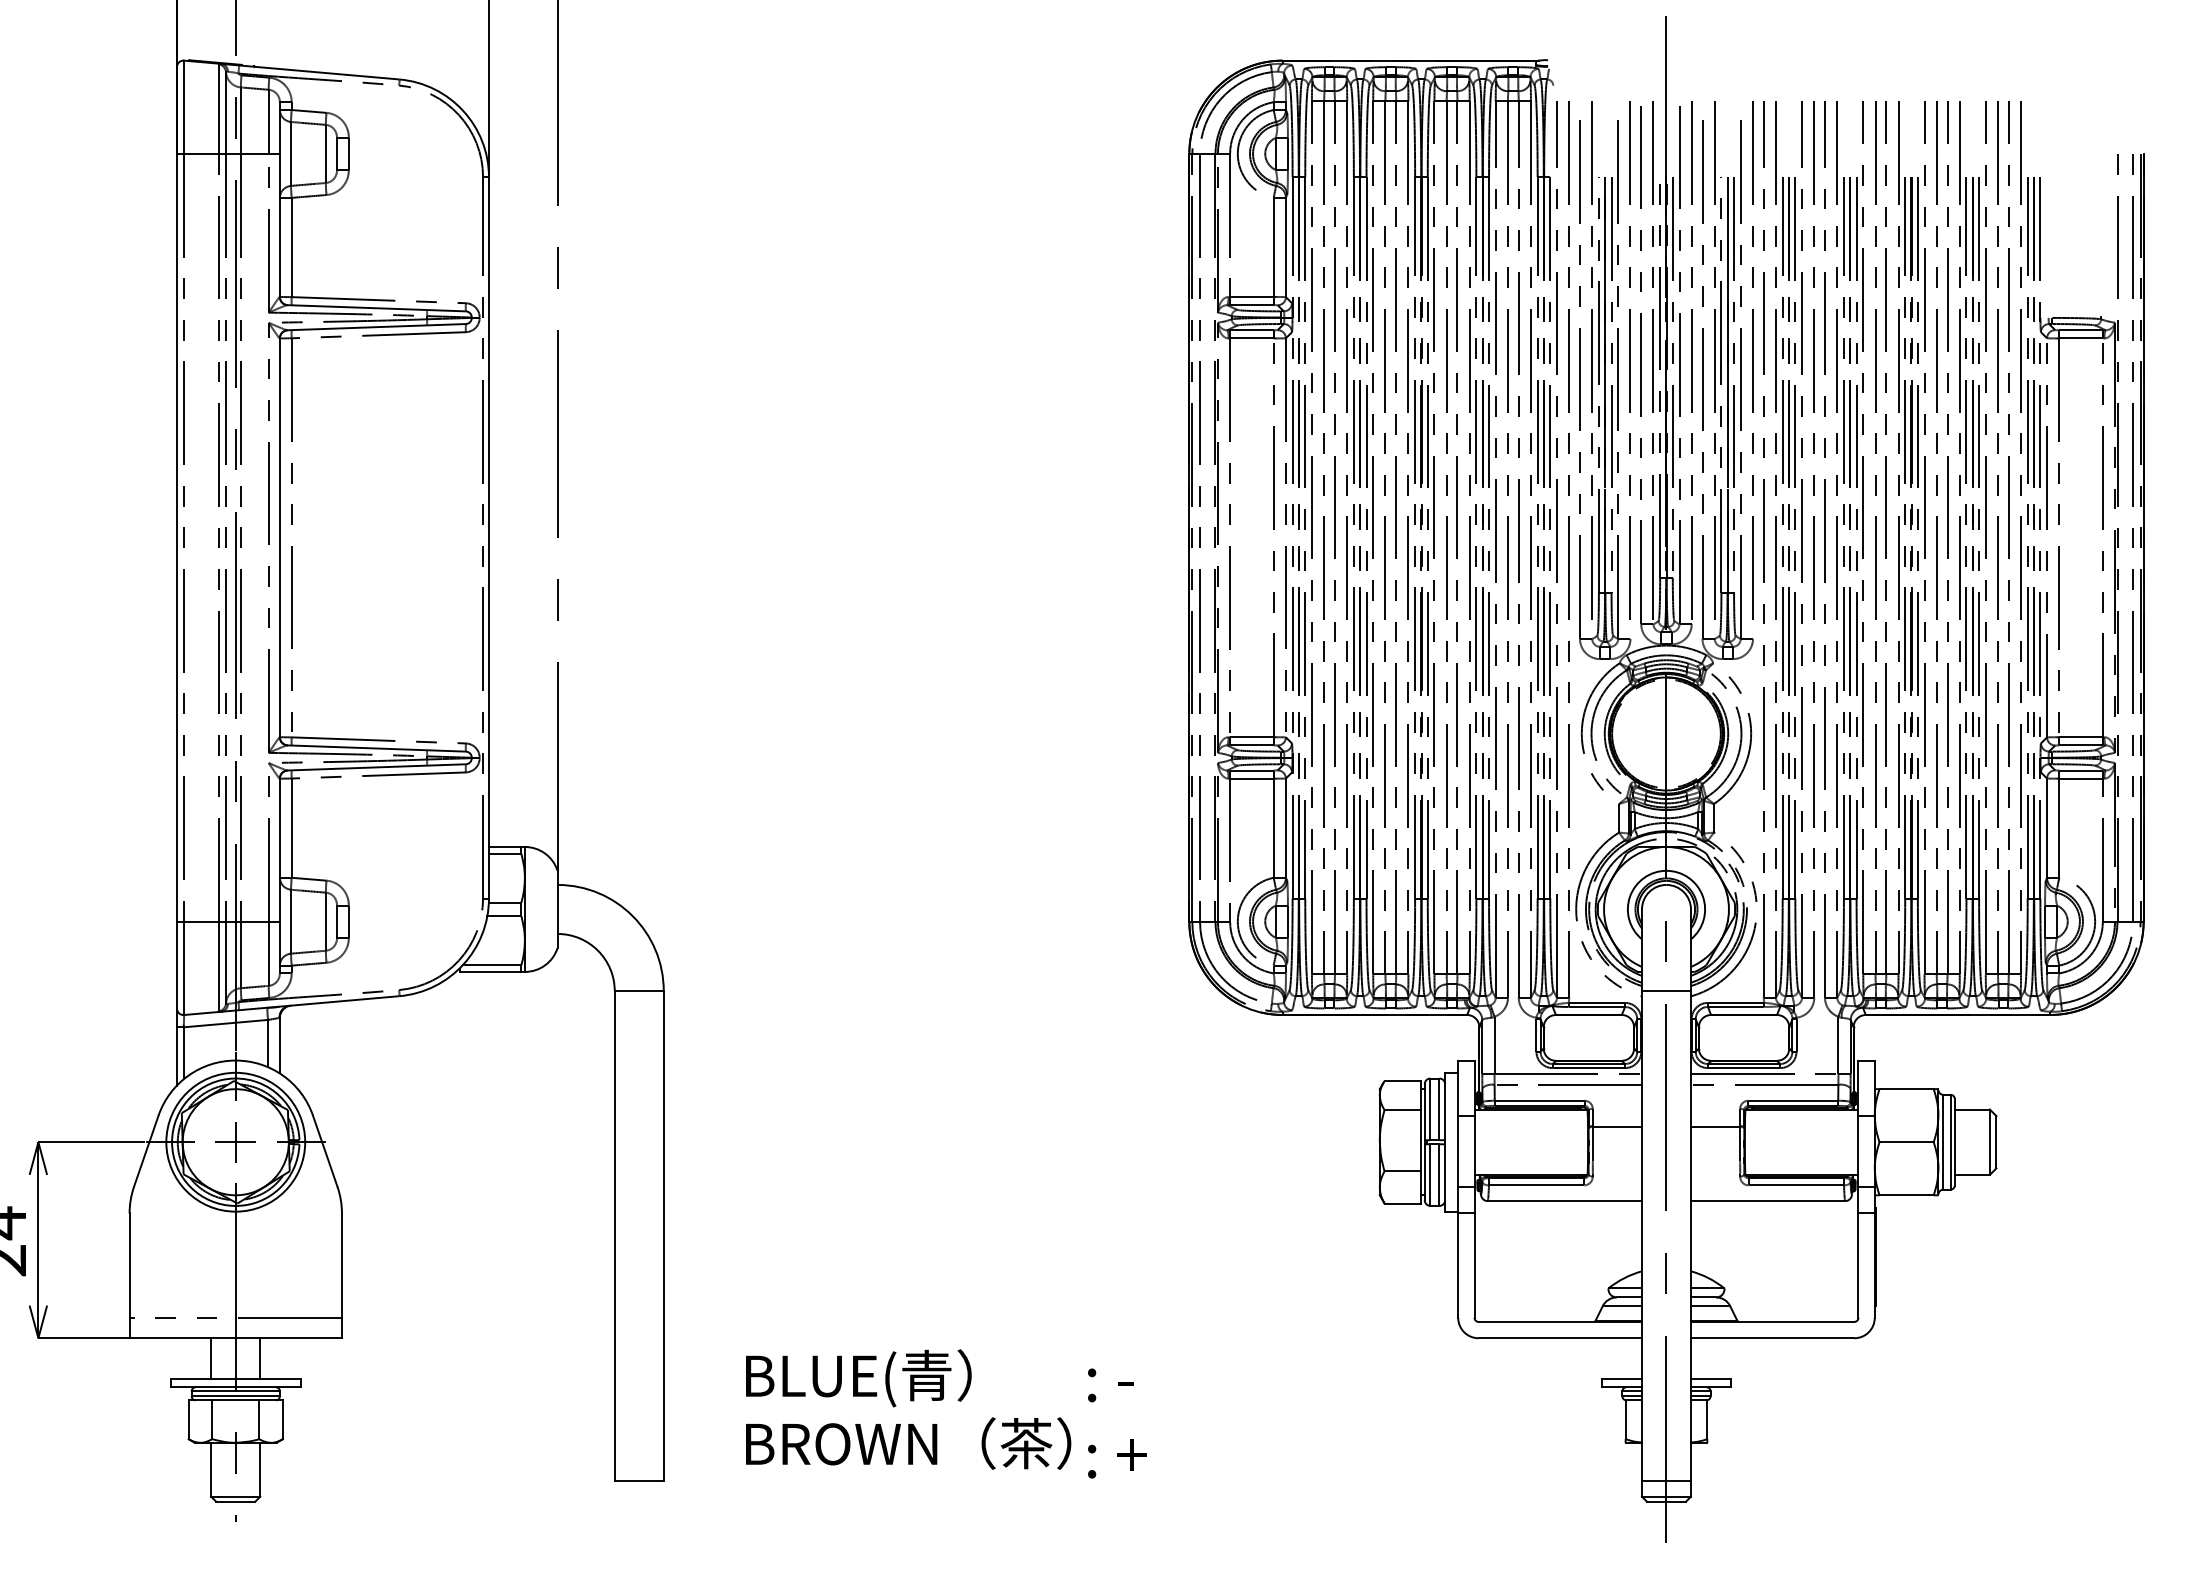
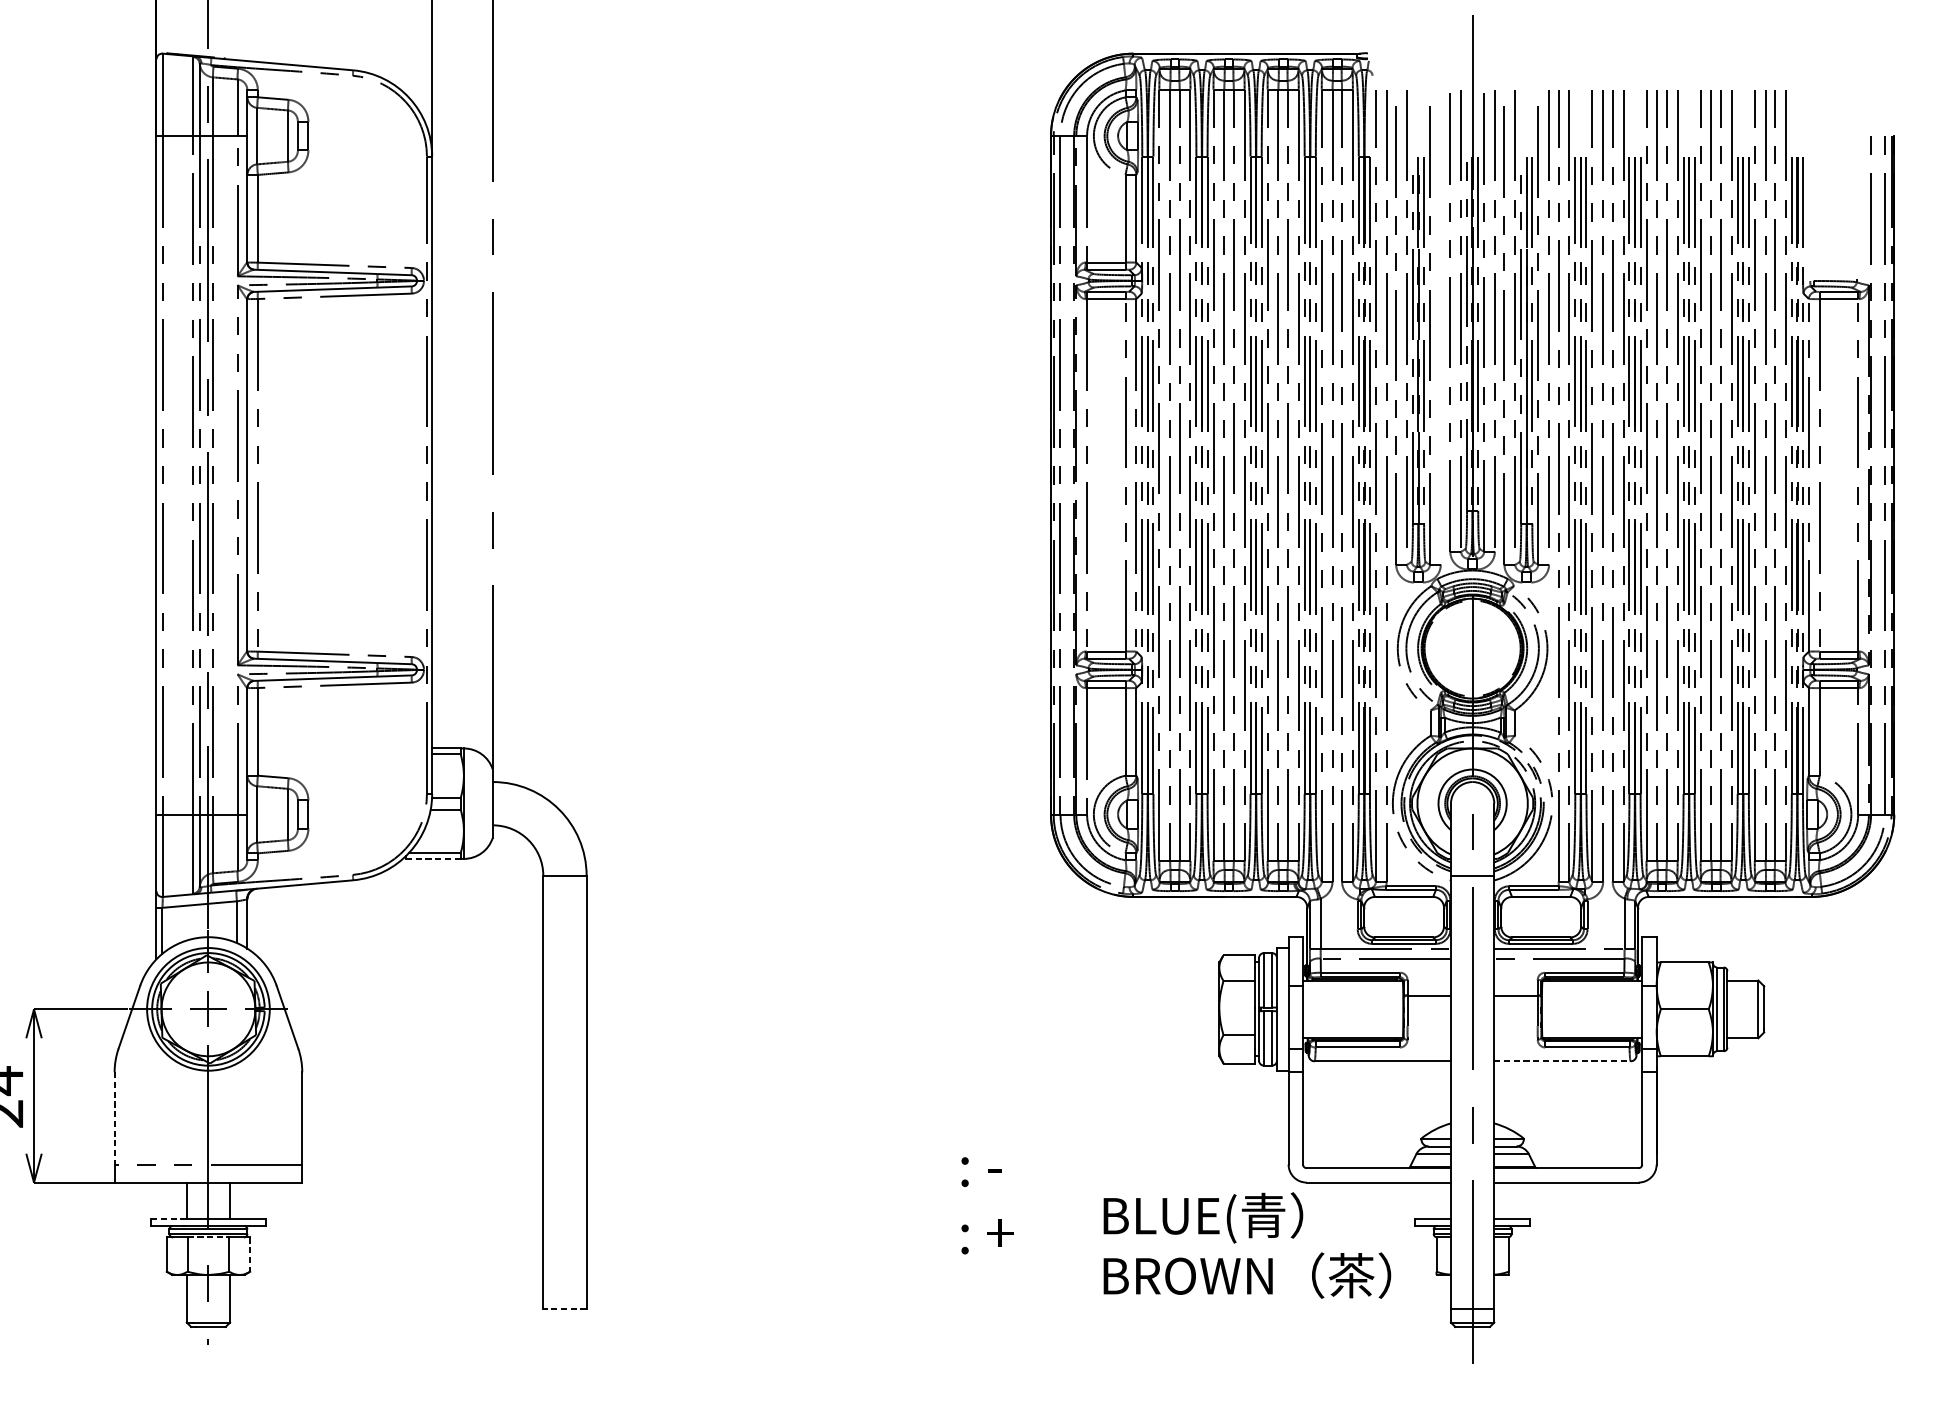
line: (1629, 360) -> (1439, 318), removed
line: (490, 971) -> (433, 858), solid -> dashed
line: (1768, 1201) -> (1562, 1061), solid -> dashed
line: (129, 1266) -> (114, 1119), solid -> dashed
line: (189, 1379) -> (167, 1219), solid -> dashed
line: (235, 1400) -> (208, 1237), solid -> dashed
text: (908, 1409) -> (1247, 1245), moved
line: (282, 1420) -> (249, 1255), solid -> dashed
text: (1117, 1423) -> (987, 1205), moved
line: (639, 1481) -> (565, 1309), solid -> dashed

